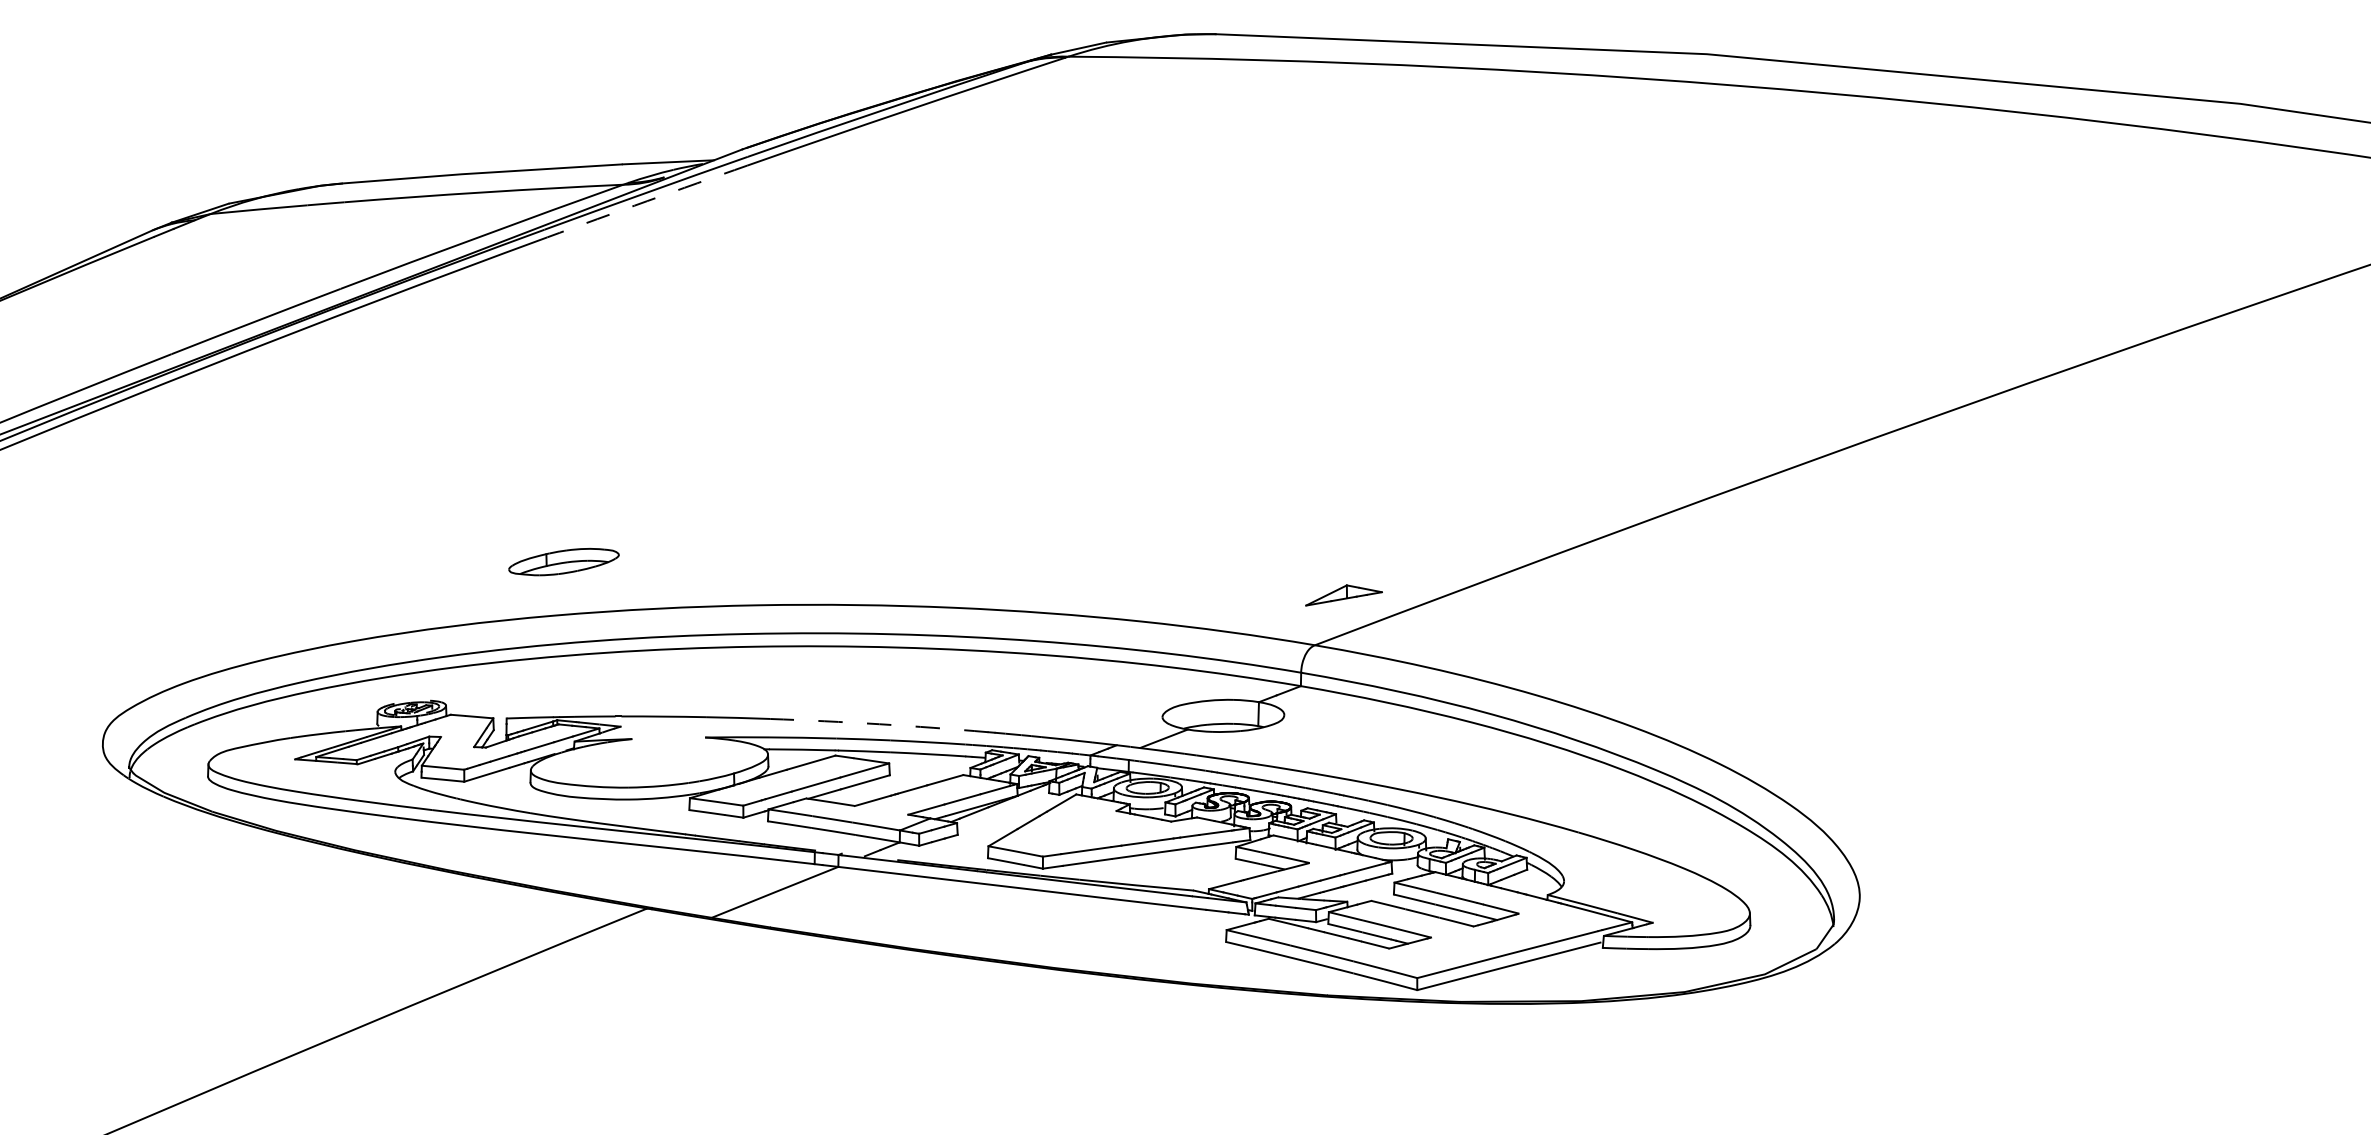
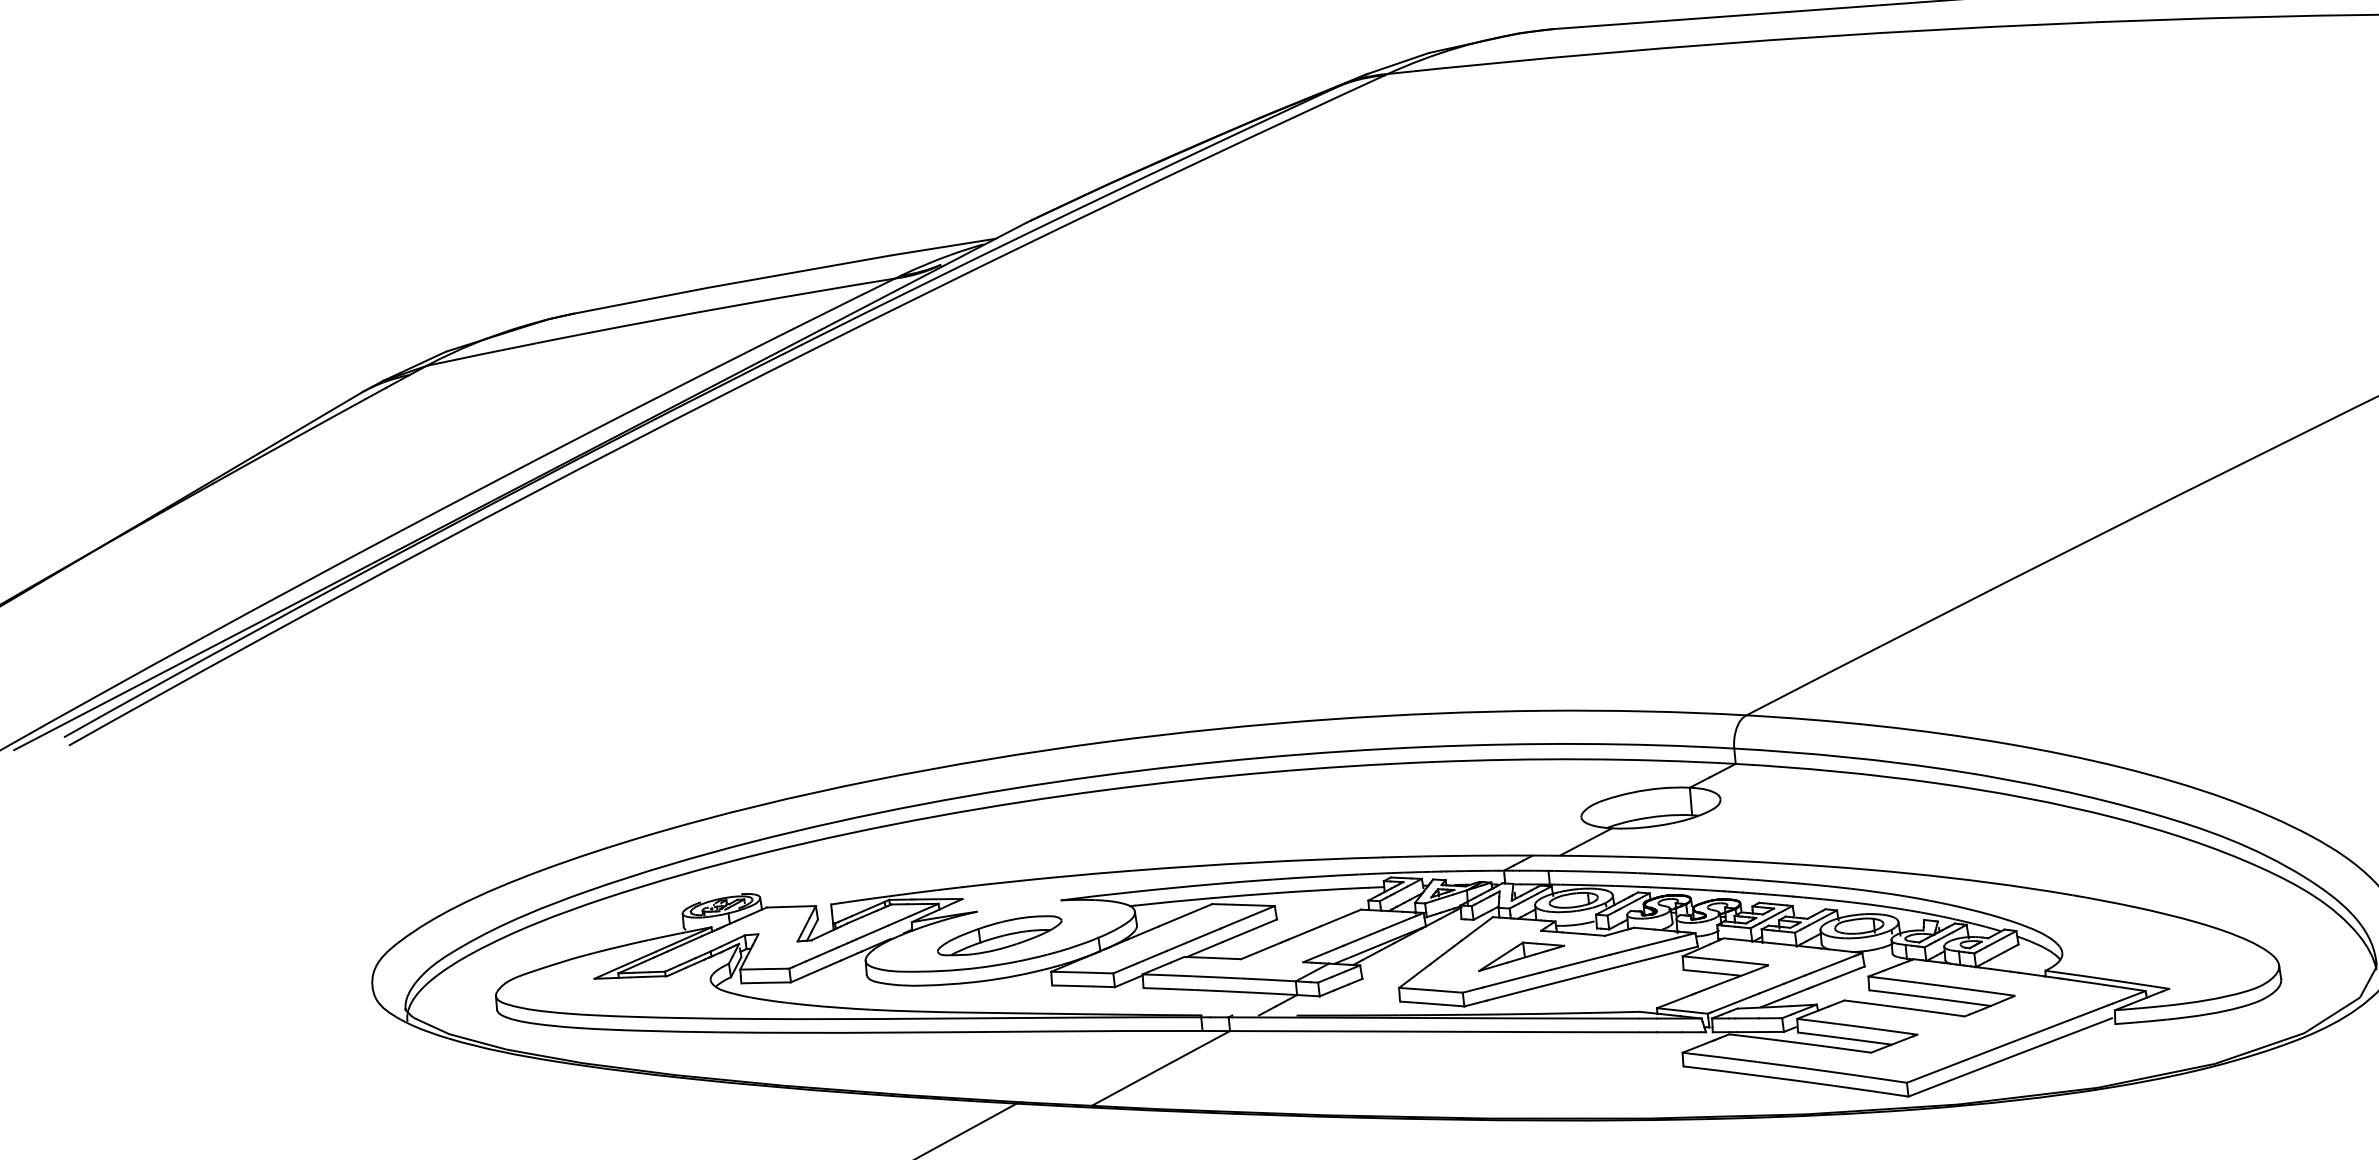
arc: (647, 201) -> (924, 294), dashed -> solid
part: (563, 562) -> (999, 936), moved
part: (1343, 595) -> (1520, 954), moved
arc: (879, 724) -> (1258, 862), dashed -> solid

